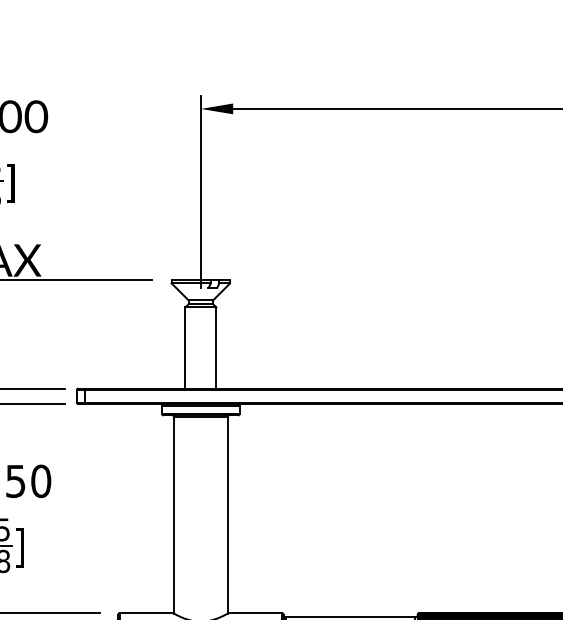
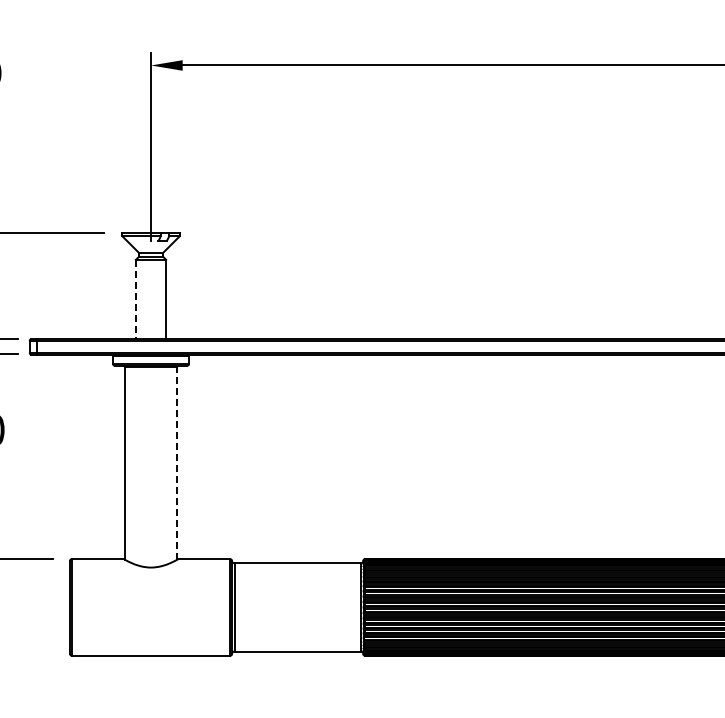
line: (184, 347) -> (135, 299), solid -> dashed
line: (227, 514) -> (177, 462), solid -> dashed

